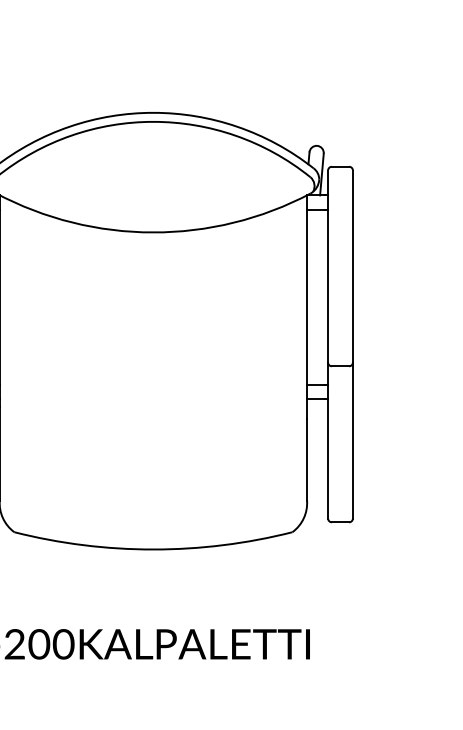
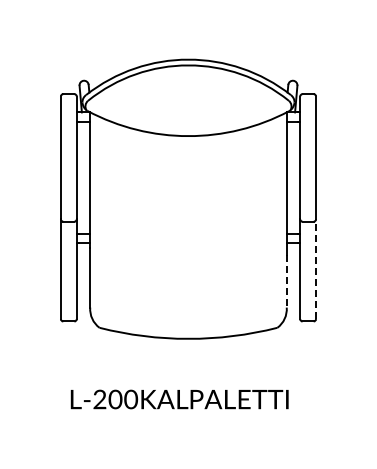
line: (353, 441) -> (316, 269), solid -> dashed
line: (306, 461) -> (286, 282), solid -> dashed

